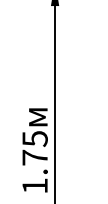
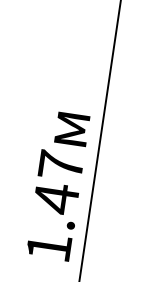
text: (34, 148) -> (57, 182), 1.75 -> 1.47

